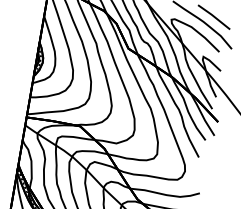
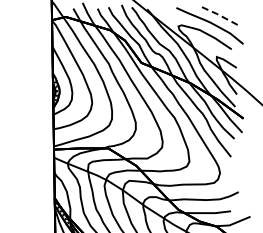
line: (213, 16) -> (219, 15), solid -> dashed

